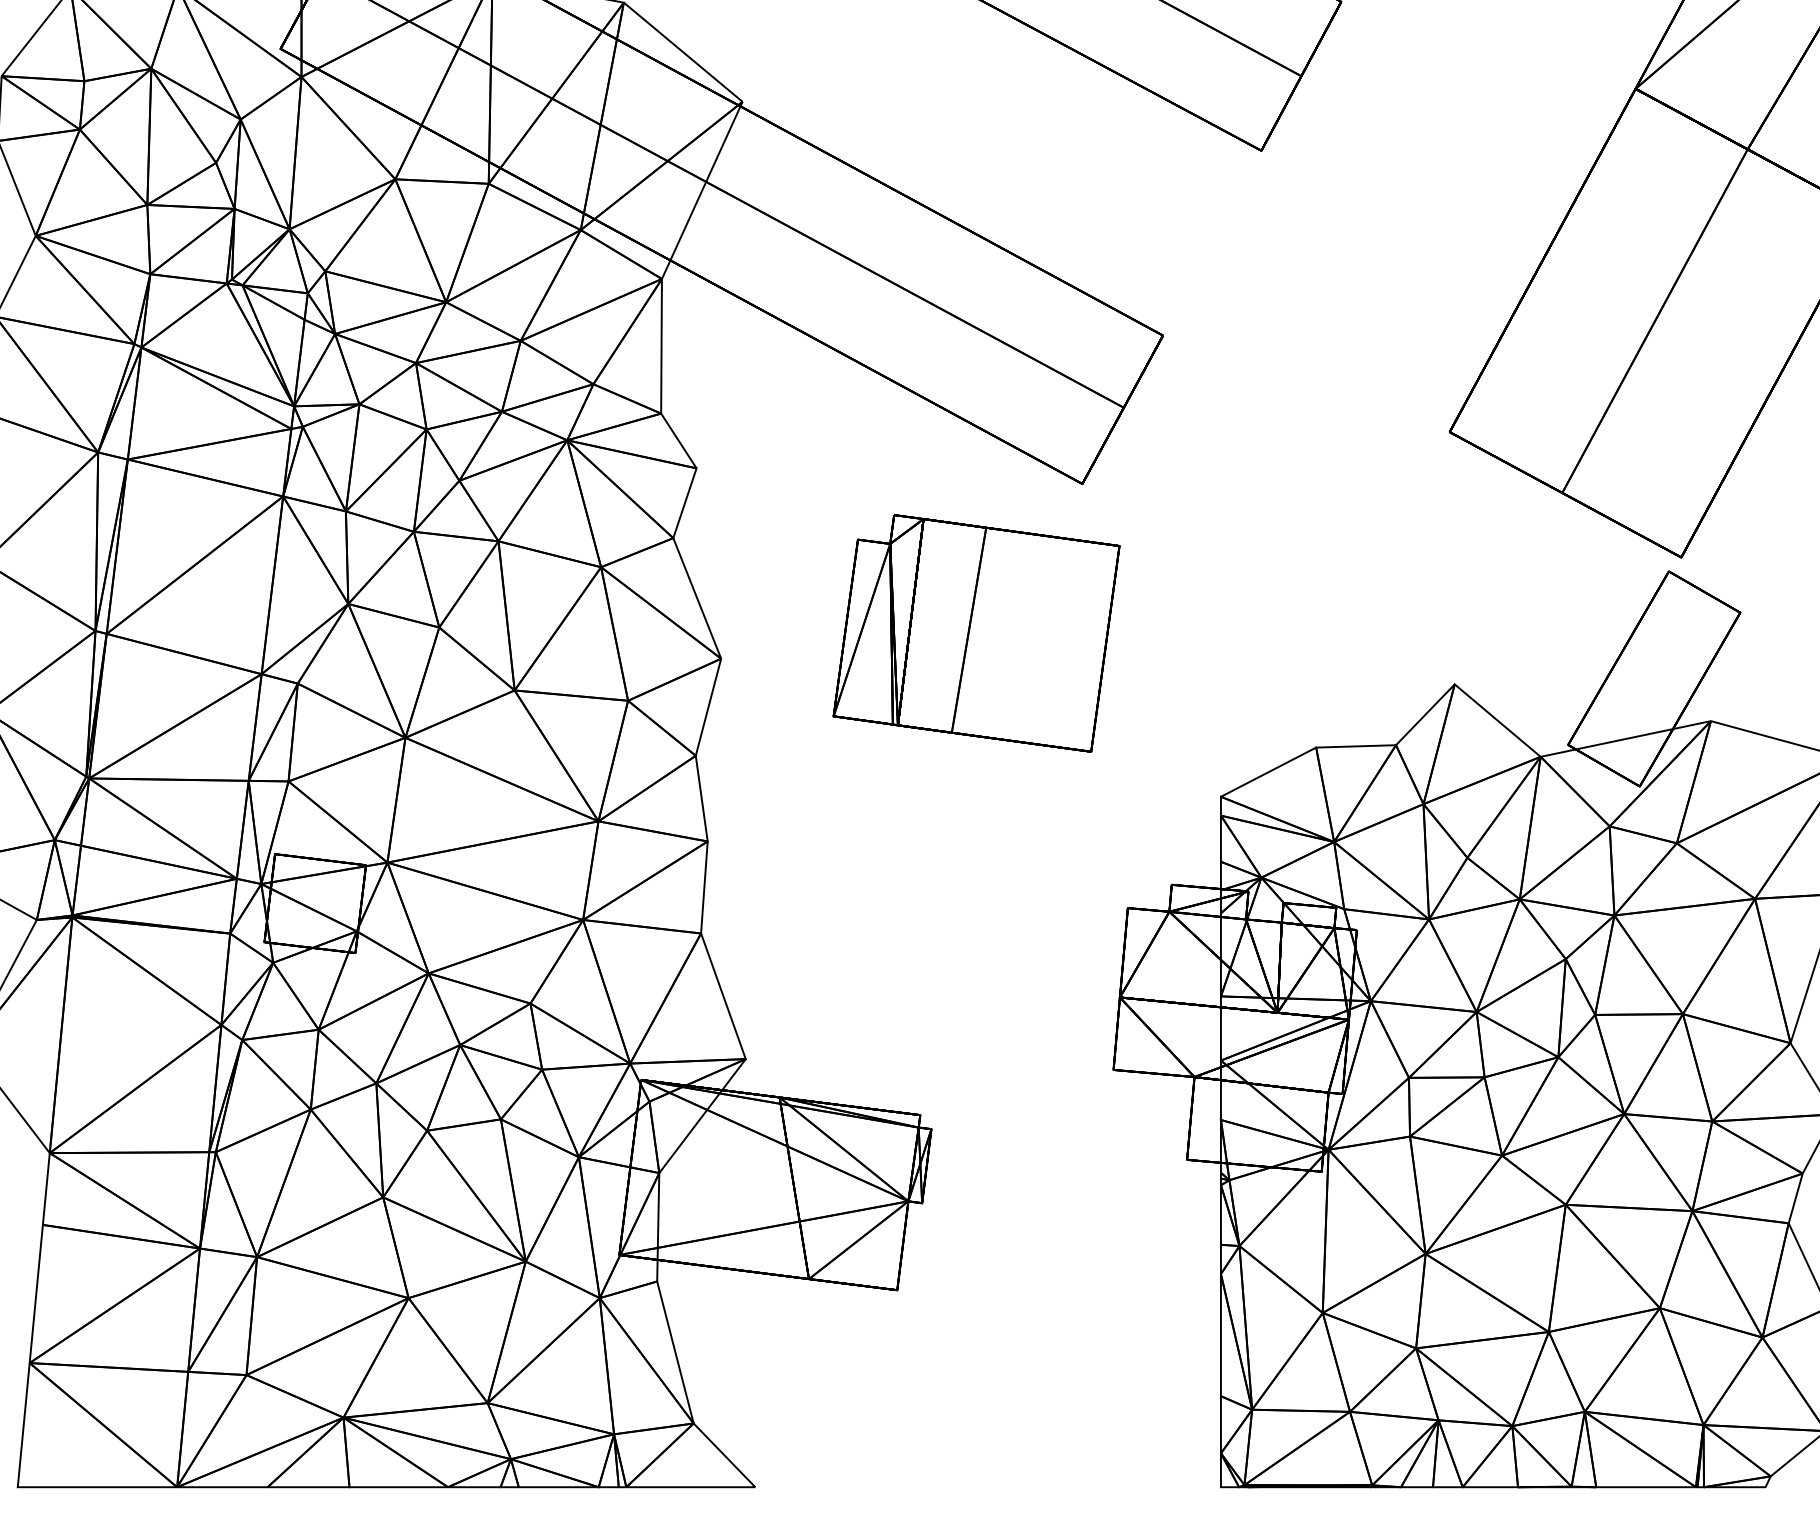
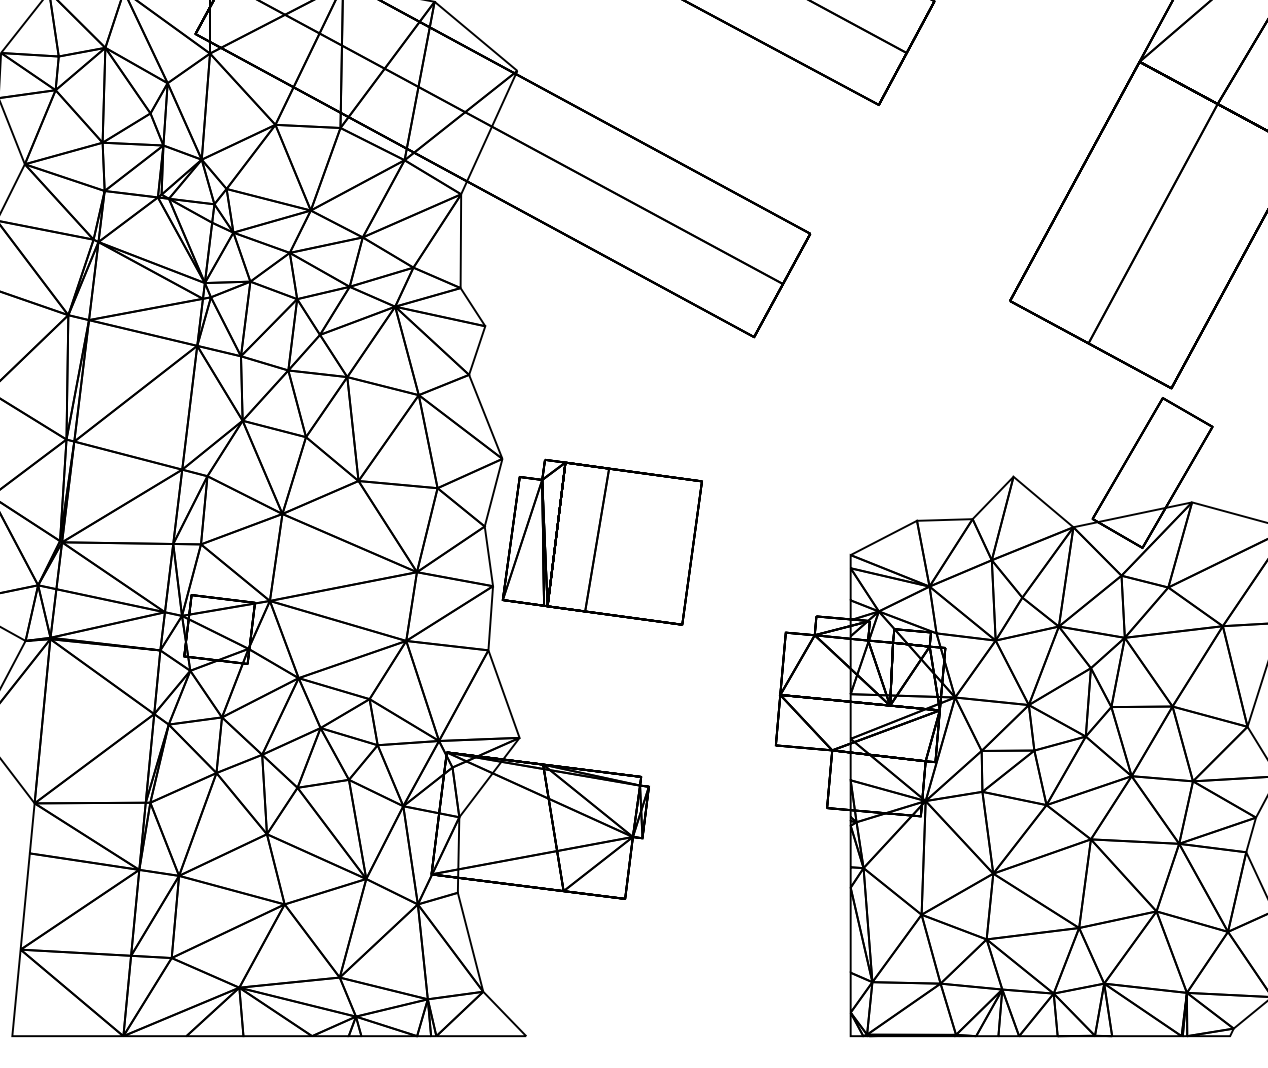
part: (975, 632) -> (601, 541), moved

